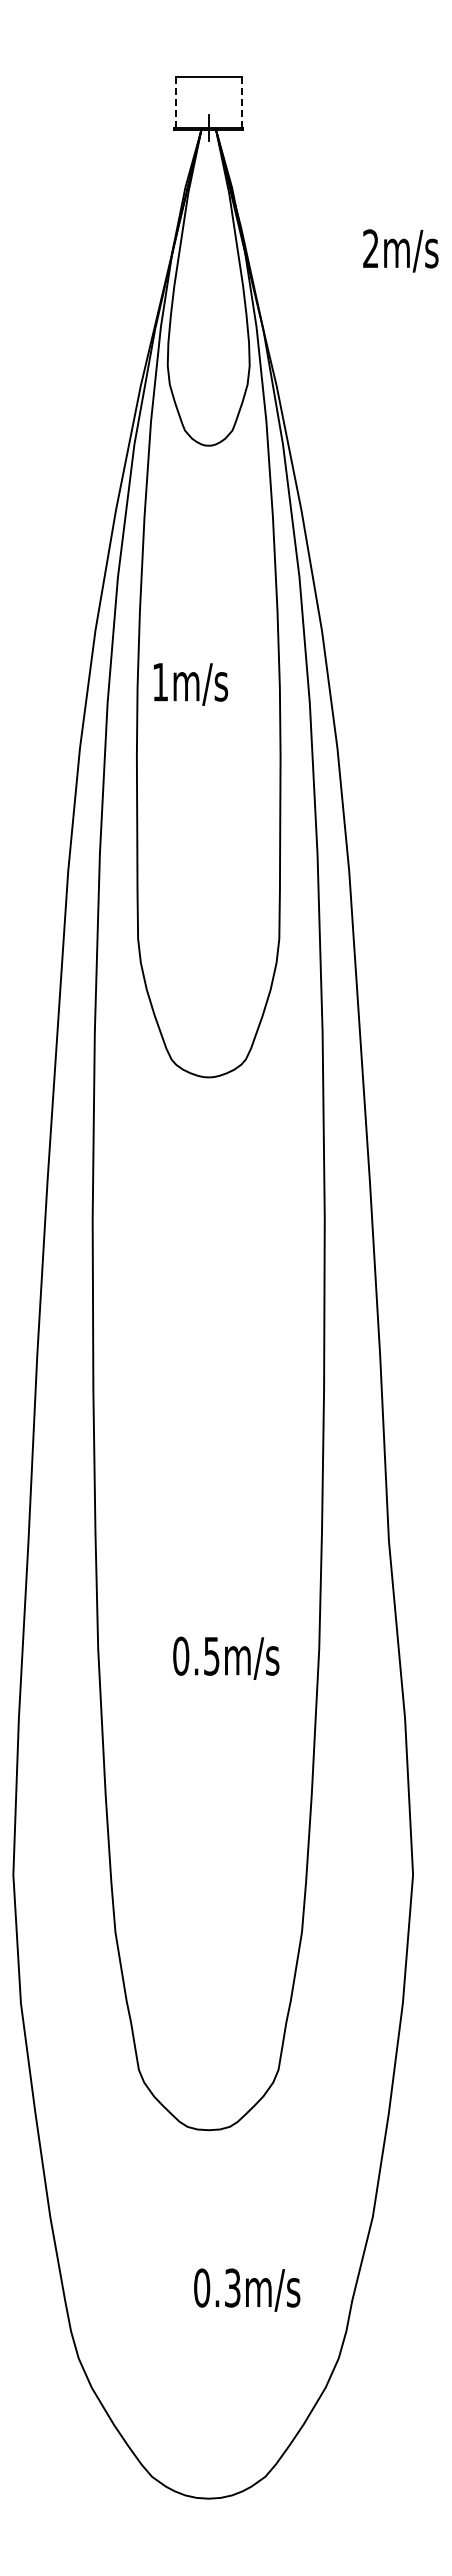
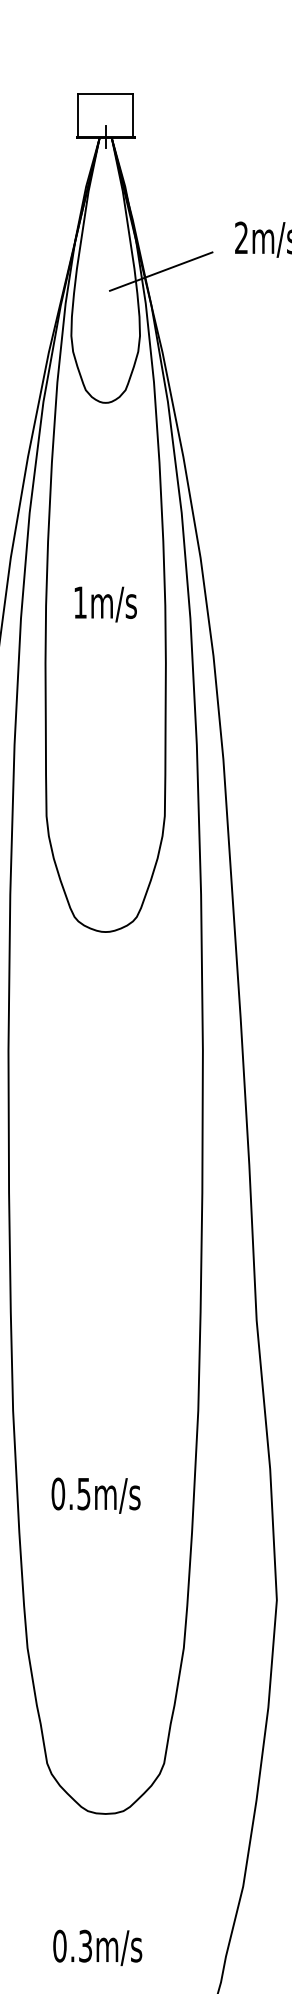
line: (175, 103) -> (77, 116), dashed -> solid
line: (241, 103) -> (133, 116), dashed -> solid
line: (274, 289) -> (160, 271), added
text: (191, 684) -> (106, 604), moved
text: (226, 1657) -> (96, 1495), moved
text: (247, 2289) -> (97, 1947), moved

